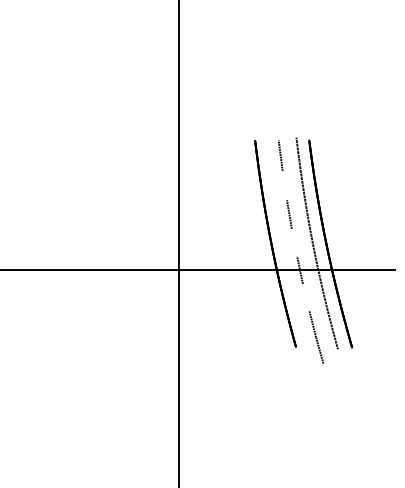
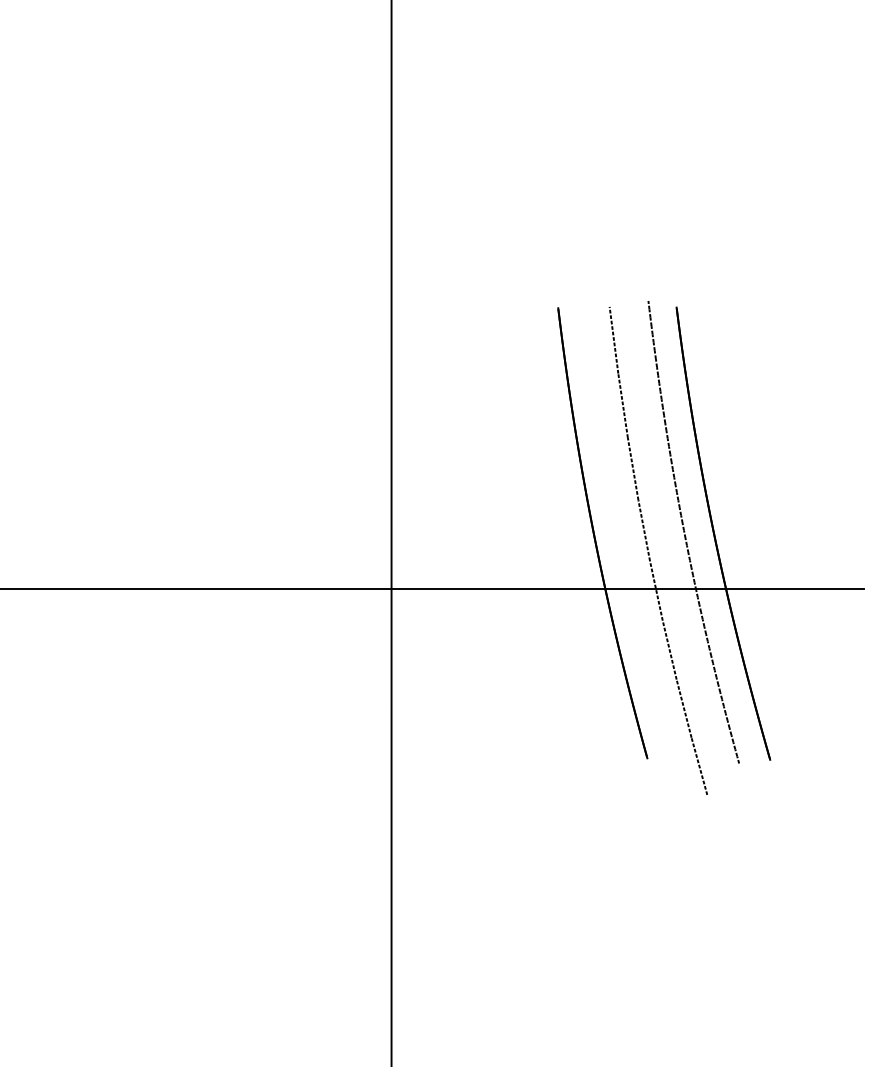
line: (284, 185) -> (622, 405), added
line: (294, 242) -> (644, 530), added
line: (305, 296) -> (668, 648), added

